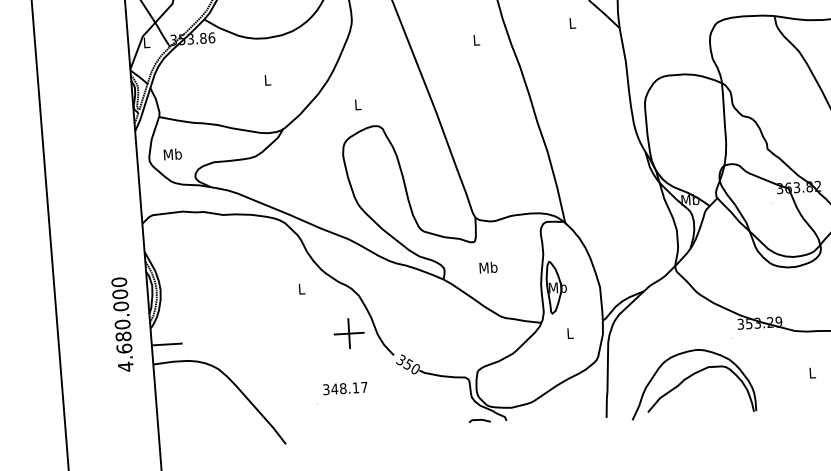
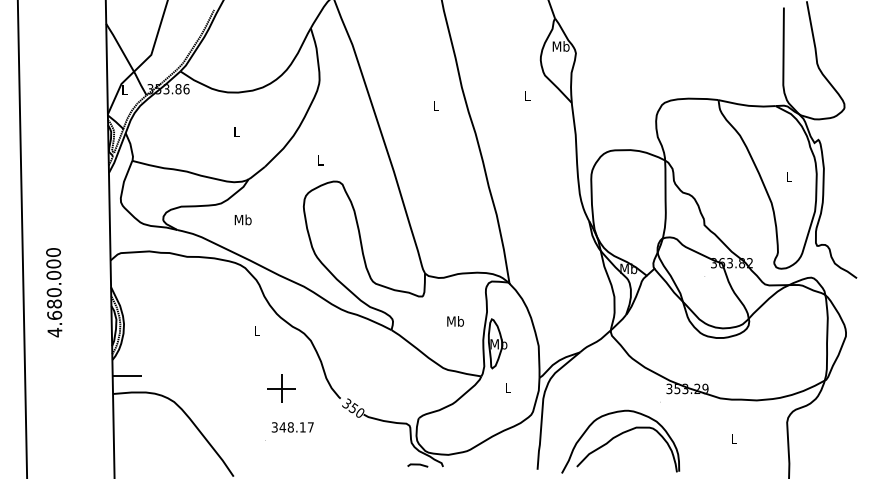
text: (172, 154) -> (242, 219), moved
text: (488, 267) -> (455, 321), moved
text: (122, 324) -> (54, 292), moved
part: (349, 333) -> (281, 388), moved

